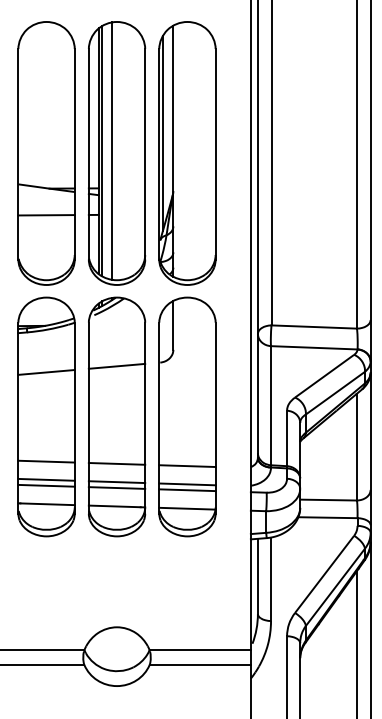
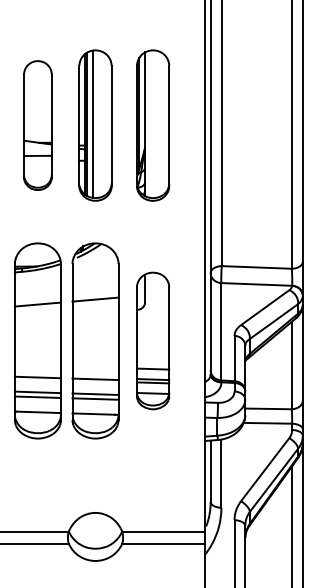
part: (46, 153) -> (37, 125), size x0.6
part: (116, 153) -> (95, 125), size x0.7
part: (187, 153) -> (153, 125), size x0.7
part: (187, 416) -> (153, 340), size x0.7

